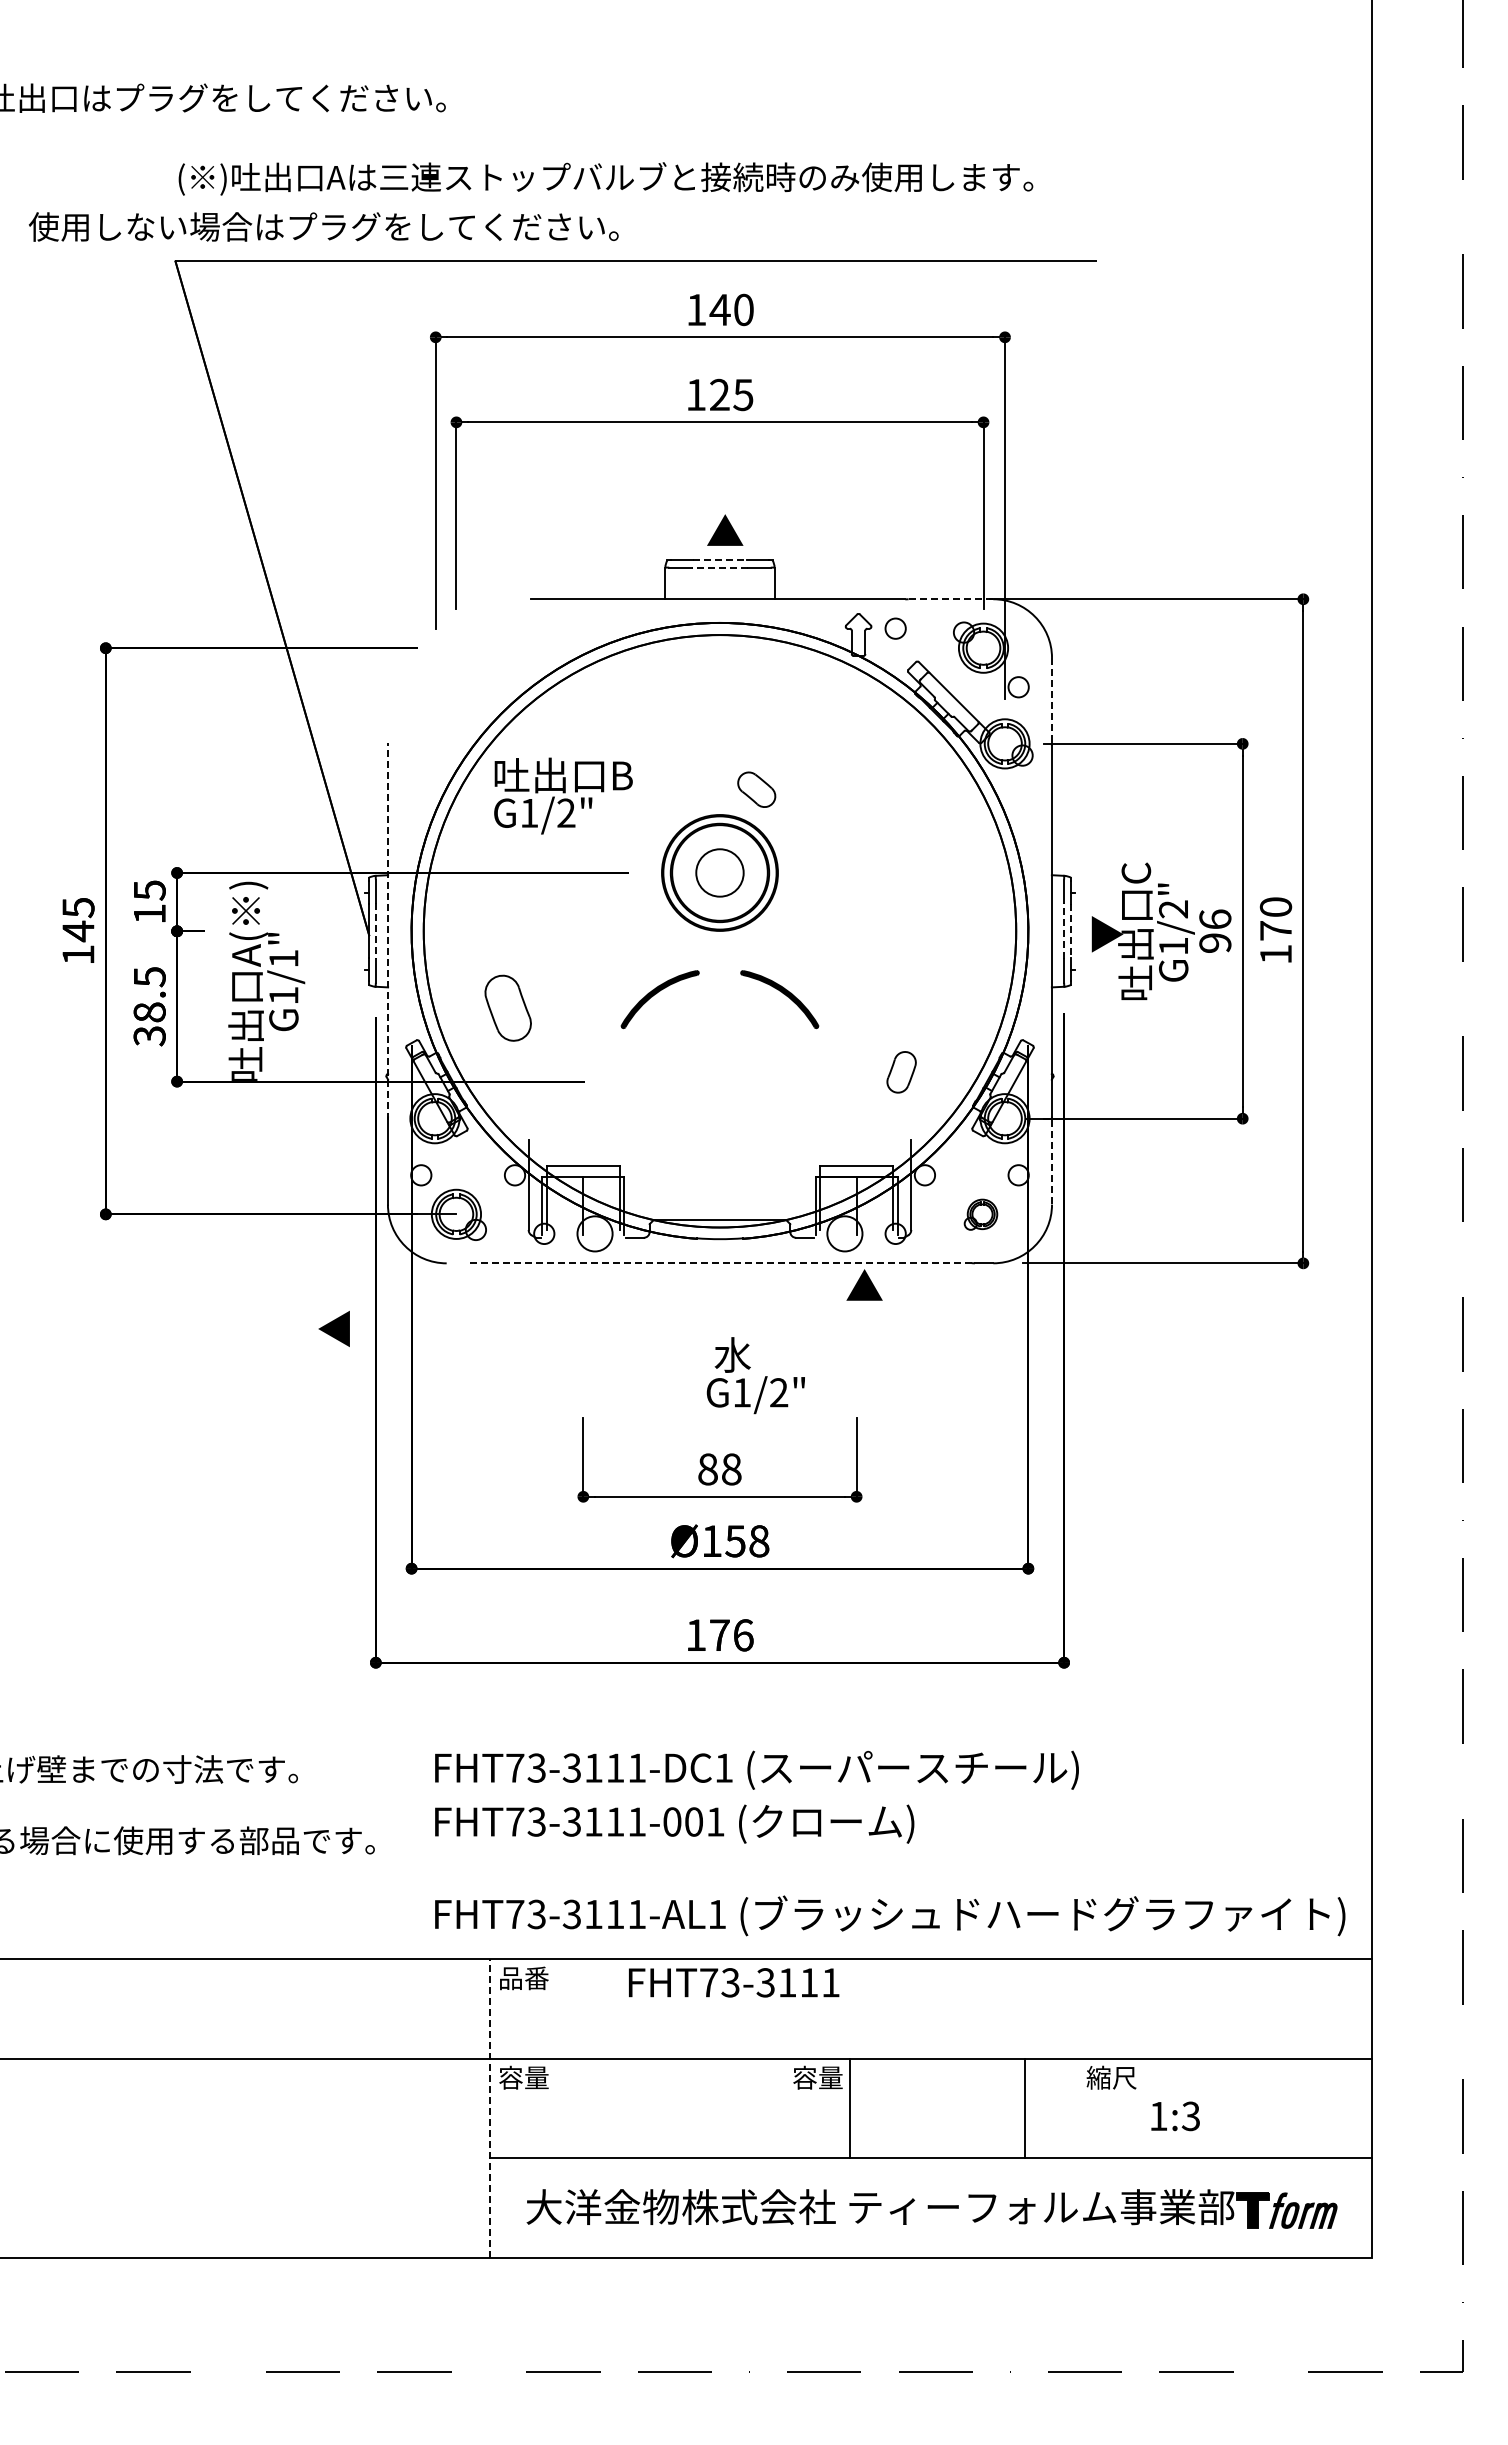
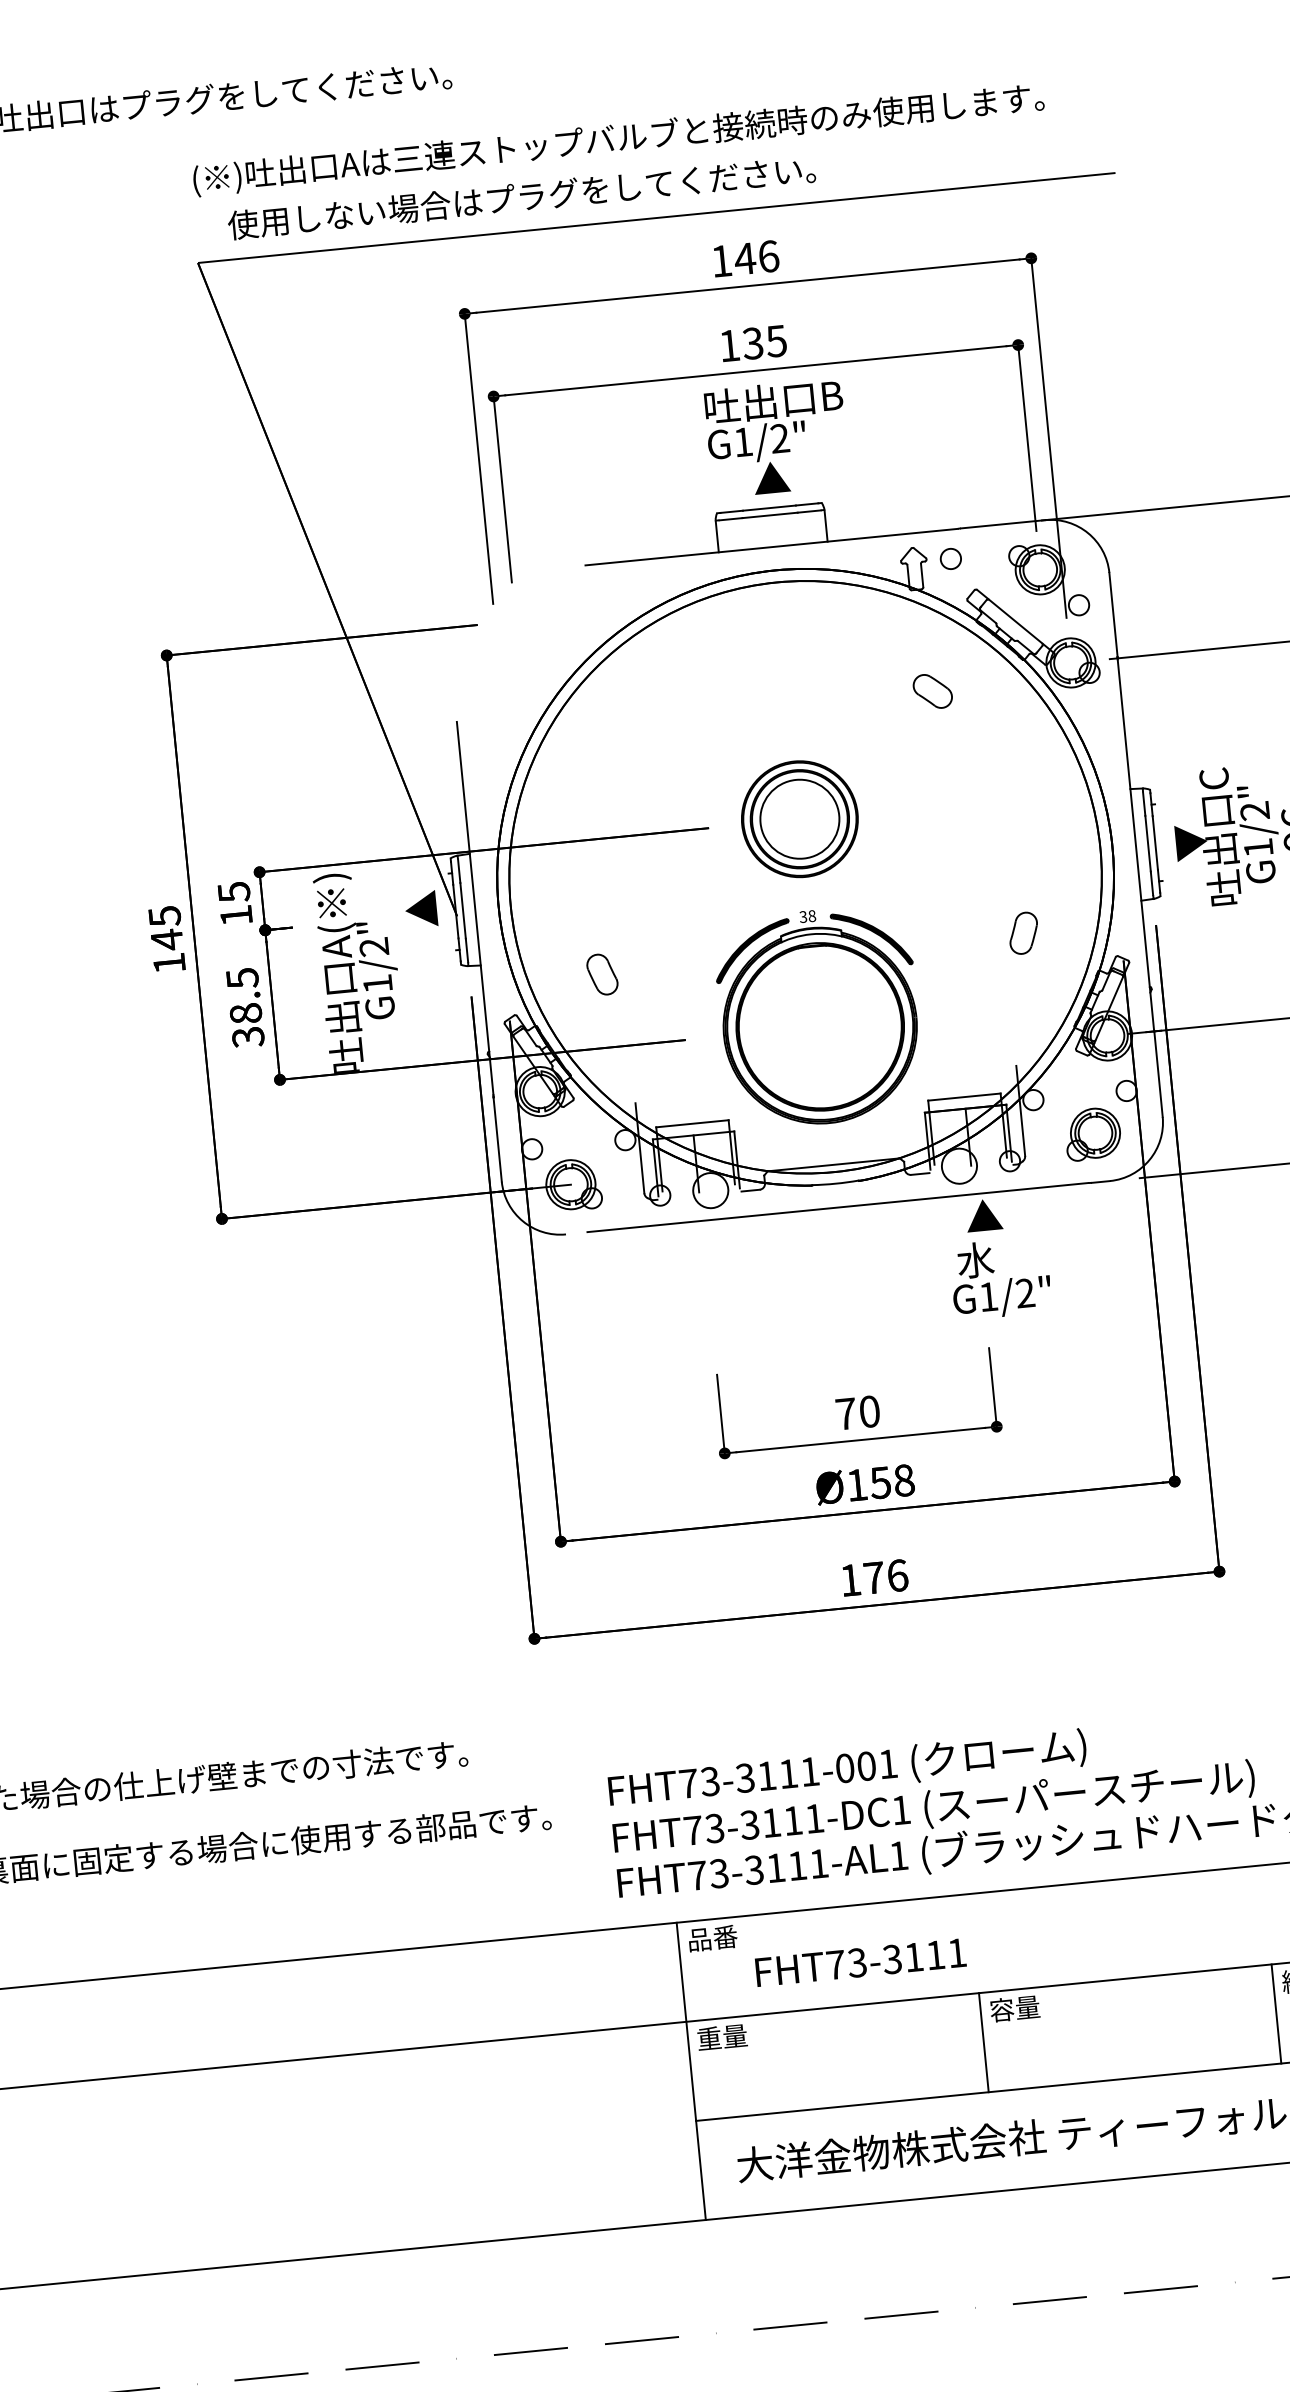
text: (323, 226) -> (521, 196), moved
text: (743, 309) -> (768, 256), 140 -> 146
text: (719, 395) -> (752, 344), 125 -> 135
line: (719, 560) -> (768, 508), dashed -> solid
line: (719, 567) -> (769, 515), dashed -> solid
line: (951, 599) -> (1003, 524), dashed -> solid
line: (1052, 700) -> (1113, 615), dashed -> solid
part: (756, 789) -> (932, 691), moved
text: (563, 795) -> (775, 421), moved
circle: (719, 872) -> (799, 818), size x1.67
line: (1064, 930) -> (1148, 842), dashed -> solid
line: (375, 931) -> (462, 911), dashed -> solid
line: (388, 931) -> (475, 909), dashed -> solid
line: (1071, 931) -> (1155, 843), dashed -> solid
text: (283, 958) -> (373, 946), G1/1" -> G1/2"
part: (508, 1008) -> (602, 974), size x0.62
part: (719, 1071) -> (818, 1016), added
part: (901, 1072) -> (1023, 933), moved
line: (1052, 1162) -> (1159, 1074), dashed -> solid
part: (980, 1214) -> (1092, 1133), size x1.67
line: (719, 1263) -> (837, 1207), dashed -> solid
text: (333, 1328) -> (420, 909), moved
text: (755, 1375) -> (1000, 1278), moved
text: (719, 1469) -> (857, 1412), 88 -> 70
text: (756, 1769) -> (933, 1808), moved
text: (734, 1982) -> (861, 1962), moved
text: (510, 2077) -> (708, 2038), 容量 -> 重量
line: (489, 2108) -> (691, 2071), dashed -> solid
line: (849, 2108) -> (983, 2042), moved
line: (1024, 2108) -> (1276, 2013), moved

